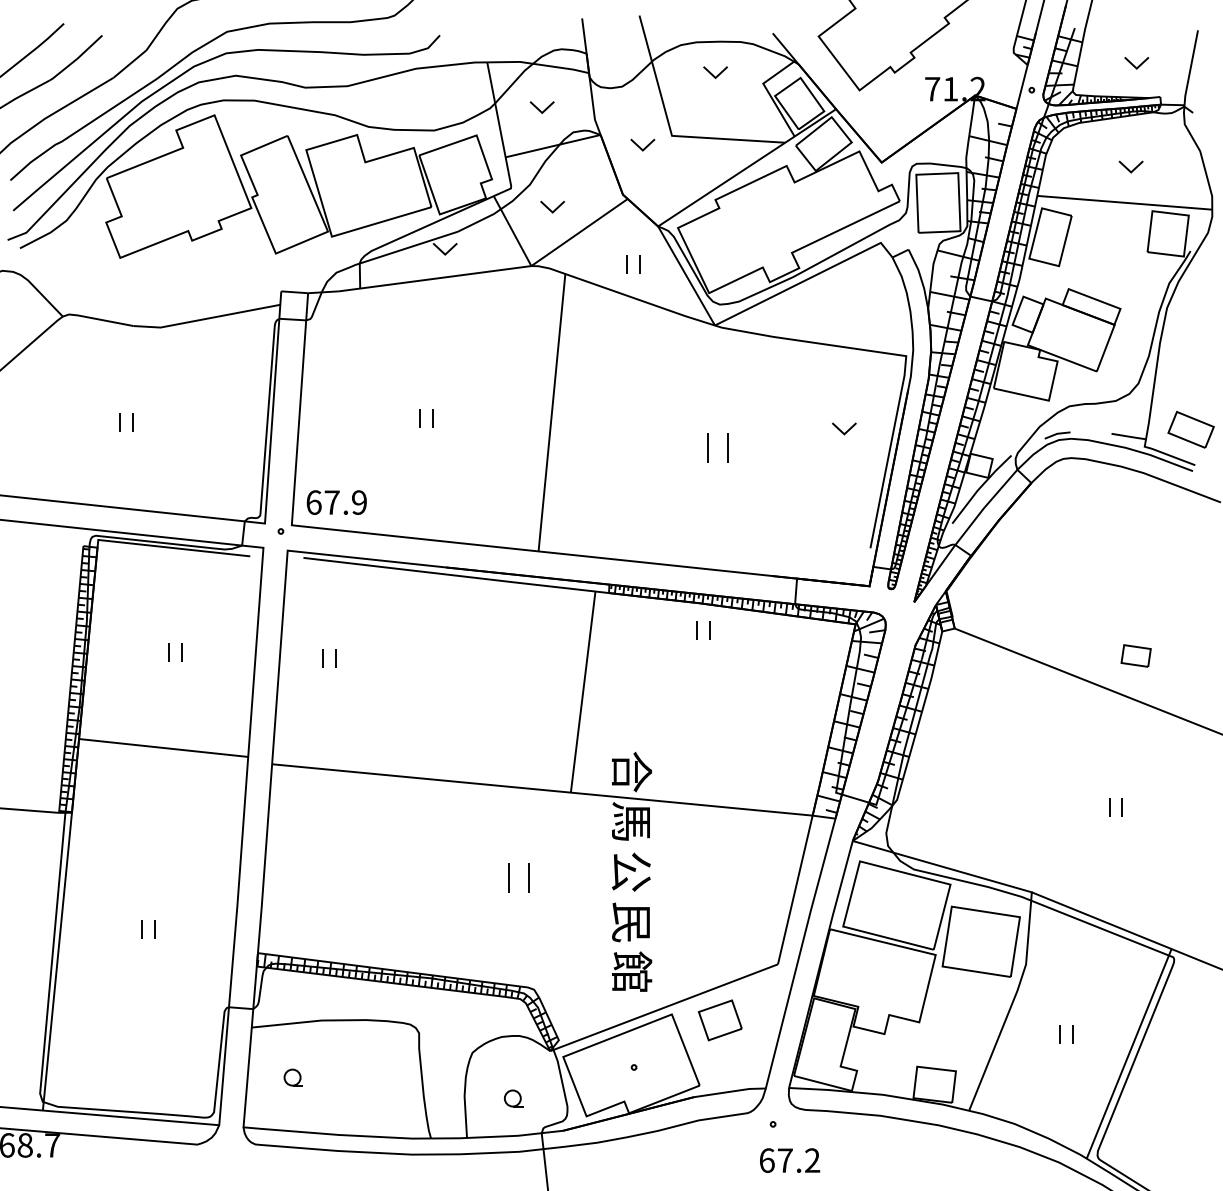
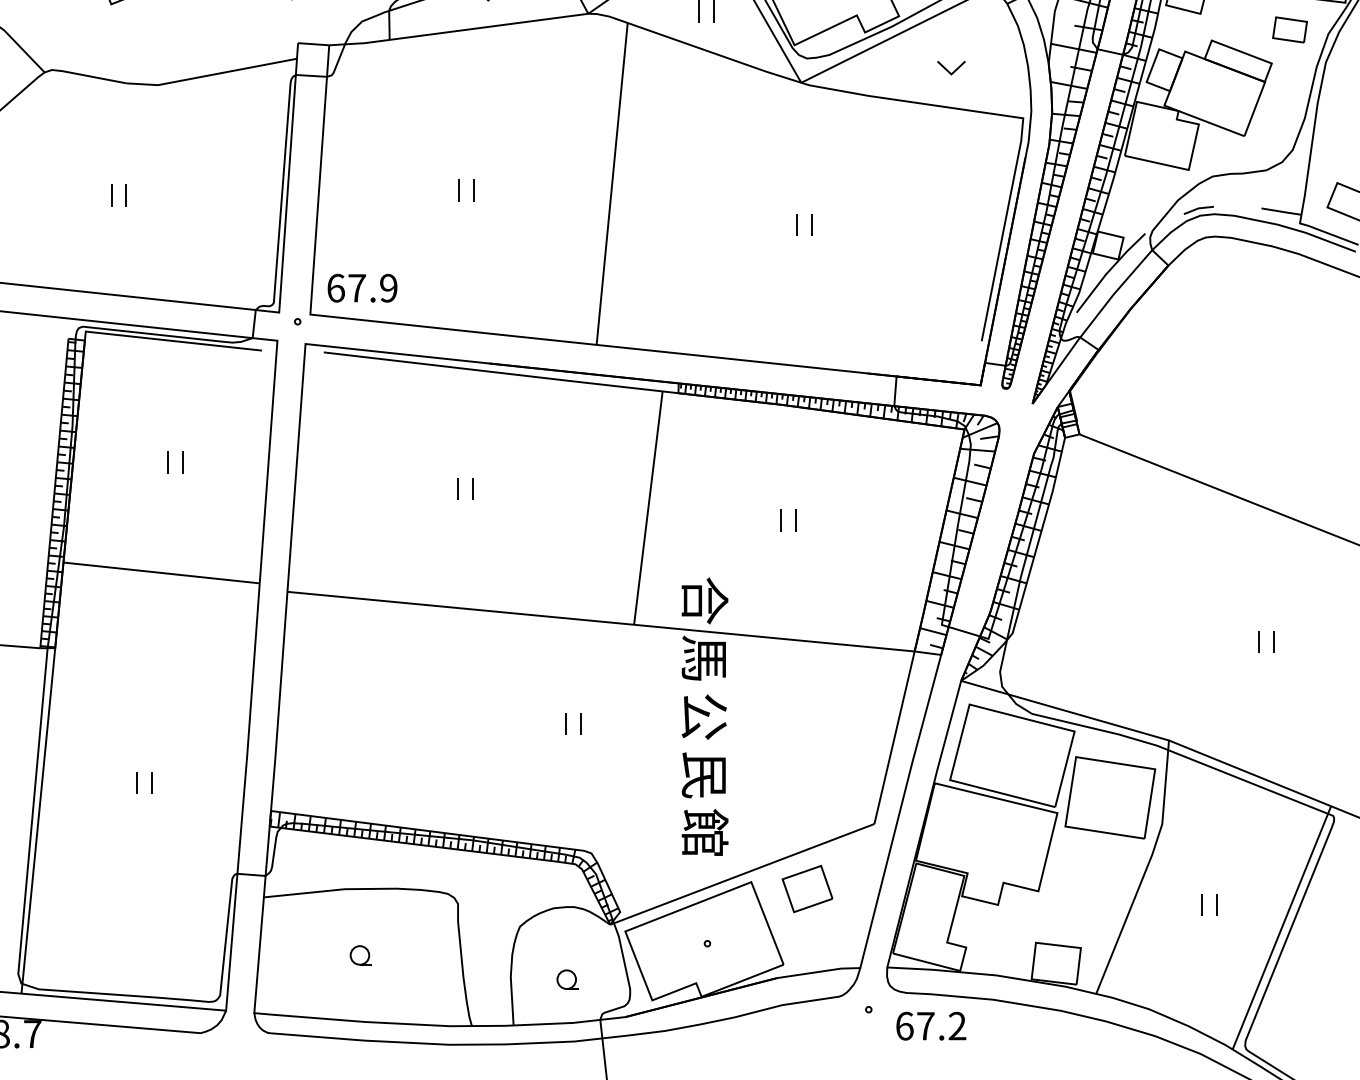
part: (844, 428) -> (951, 67), moved
part: (717, 447) -> (804, 224), size x0.62
part: (703, 630) -> (788, 520), moved
part: (1135, 655) -> (1289, 29), moved
part: (329, 658) -> (465, 488), moved
part: (518, 877) -> (573, 723), size x0.62
part: (292, 1077) -> (359, 955), moved
text: (790, 1160) -> (931, 1026), moved

